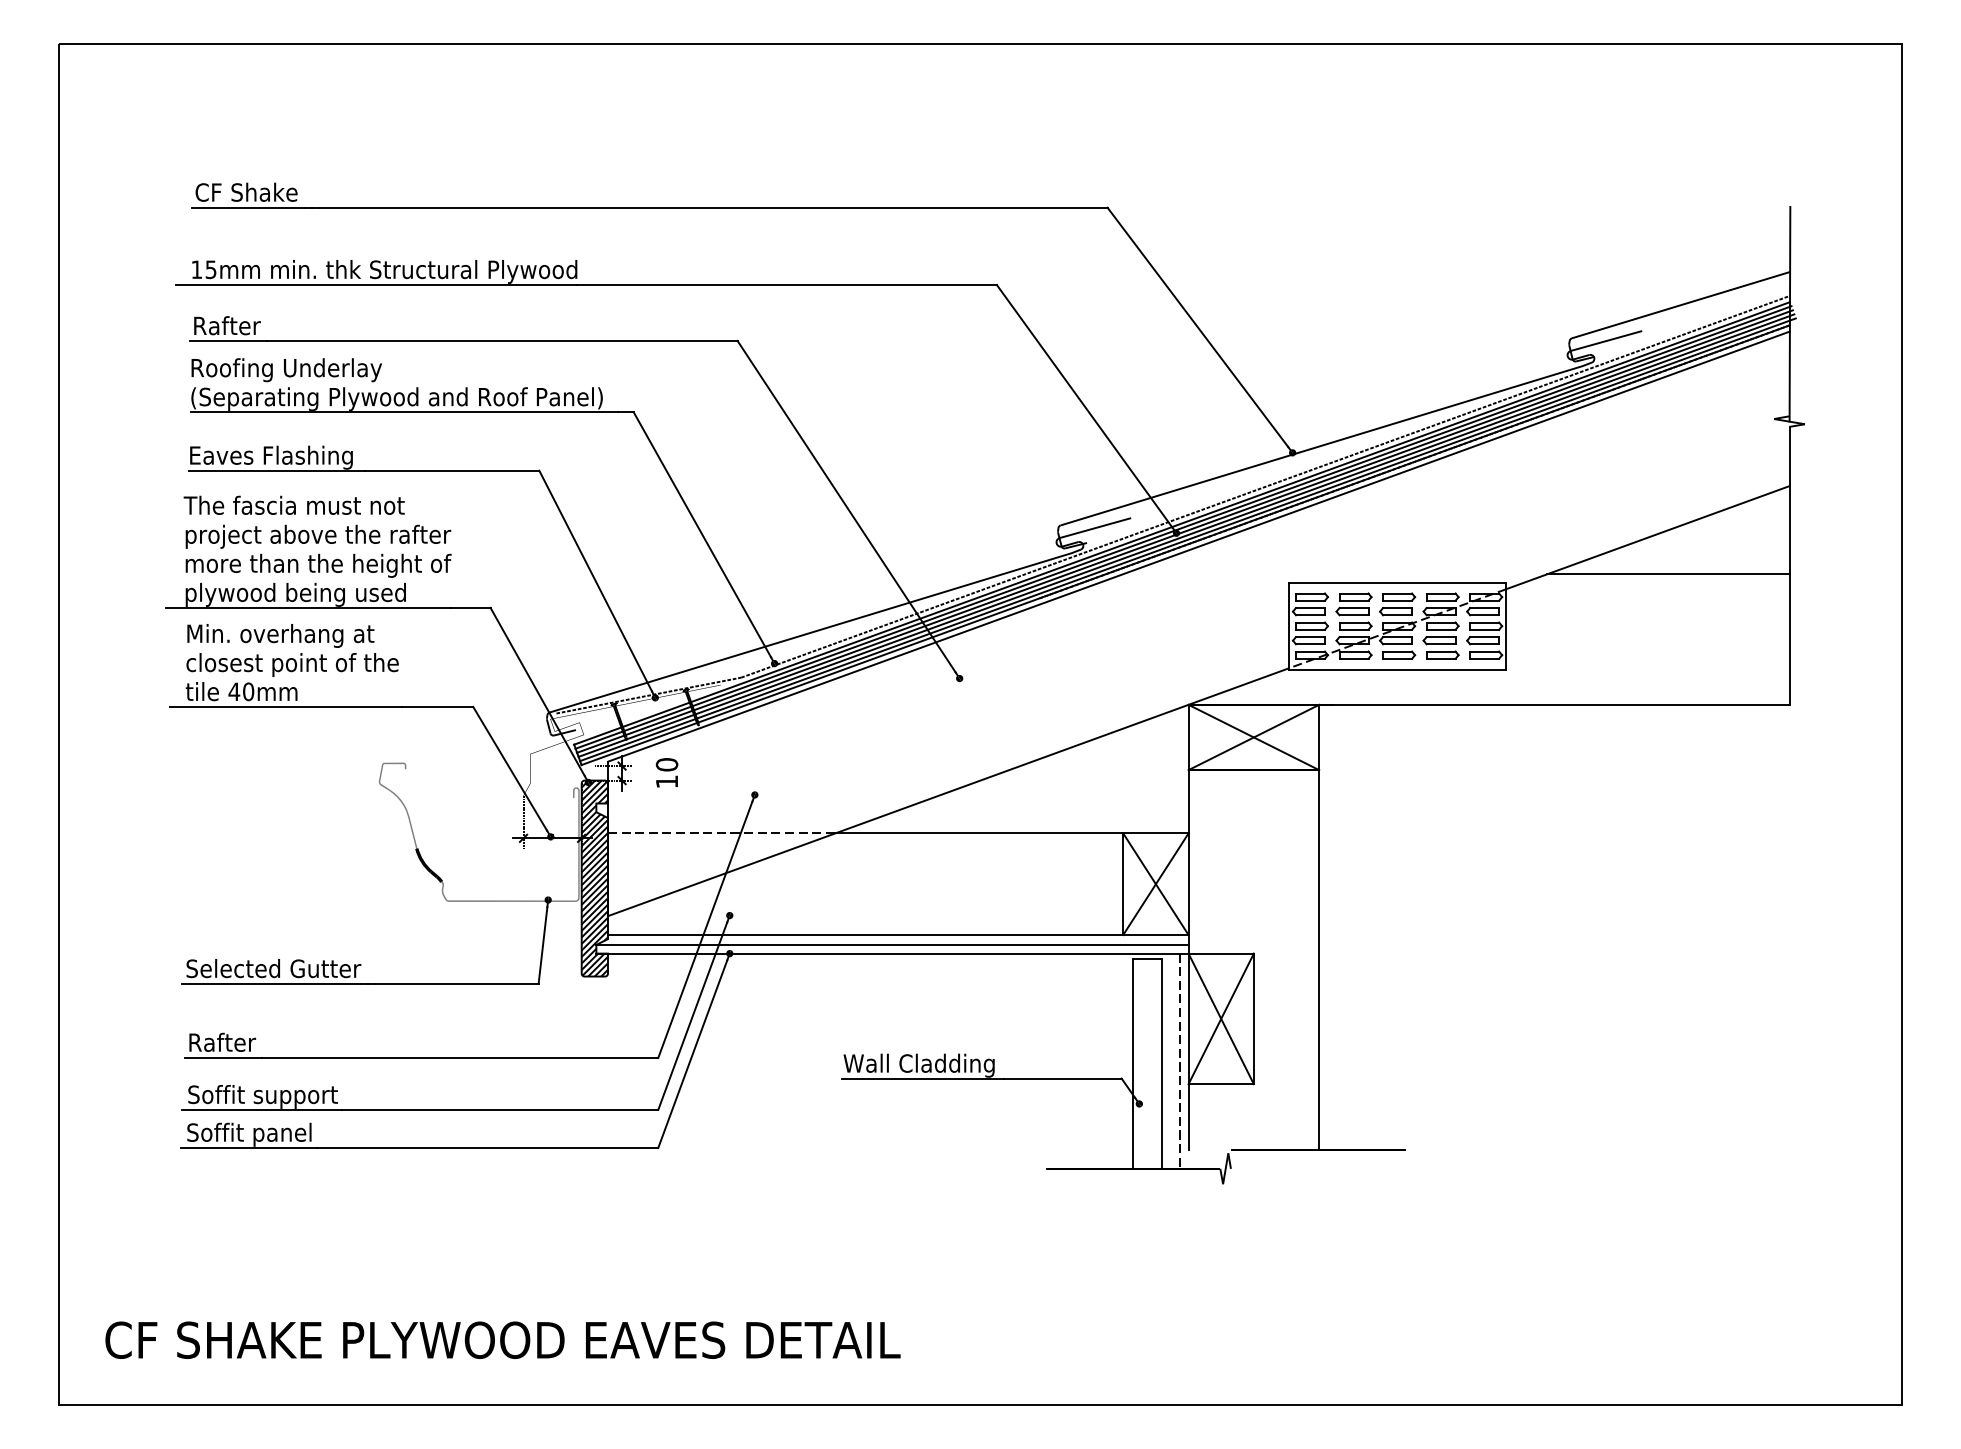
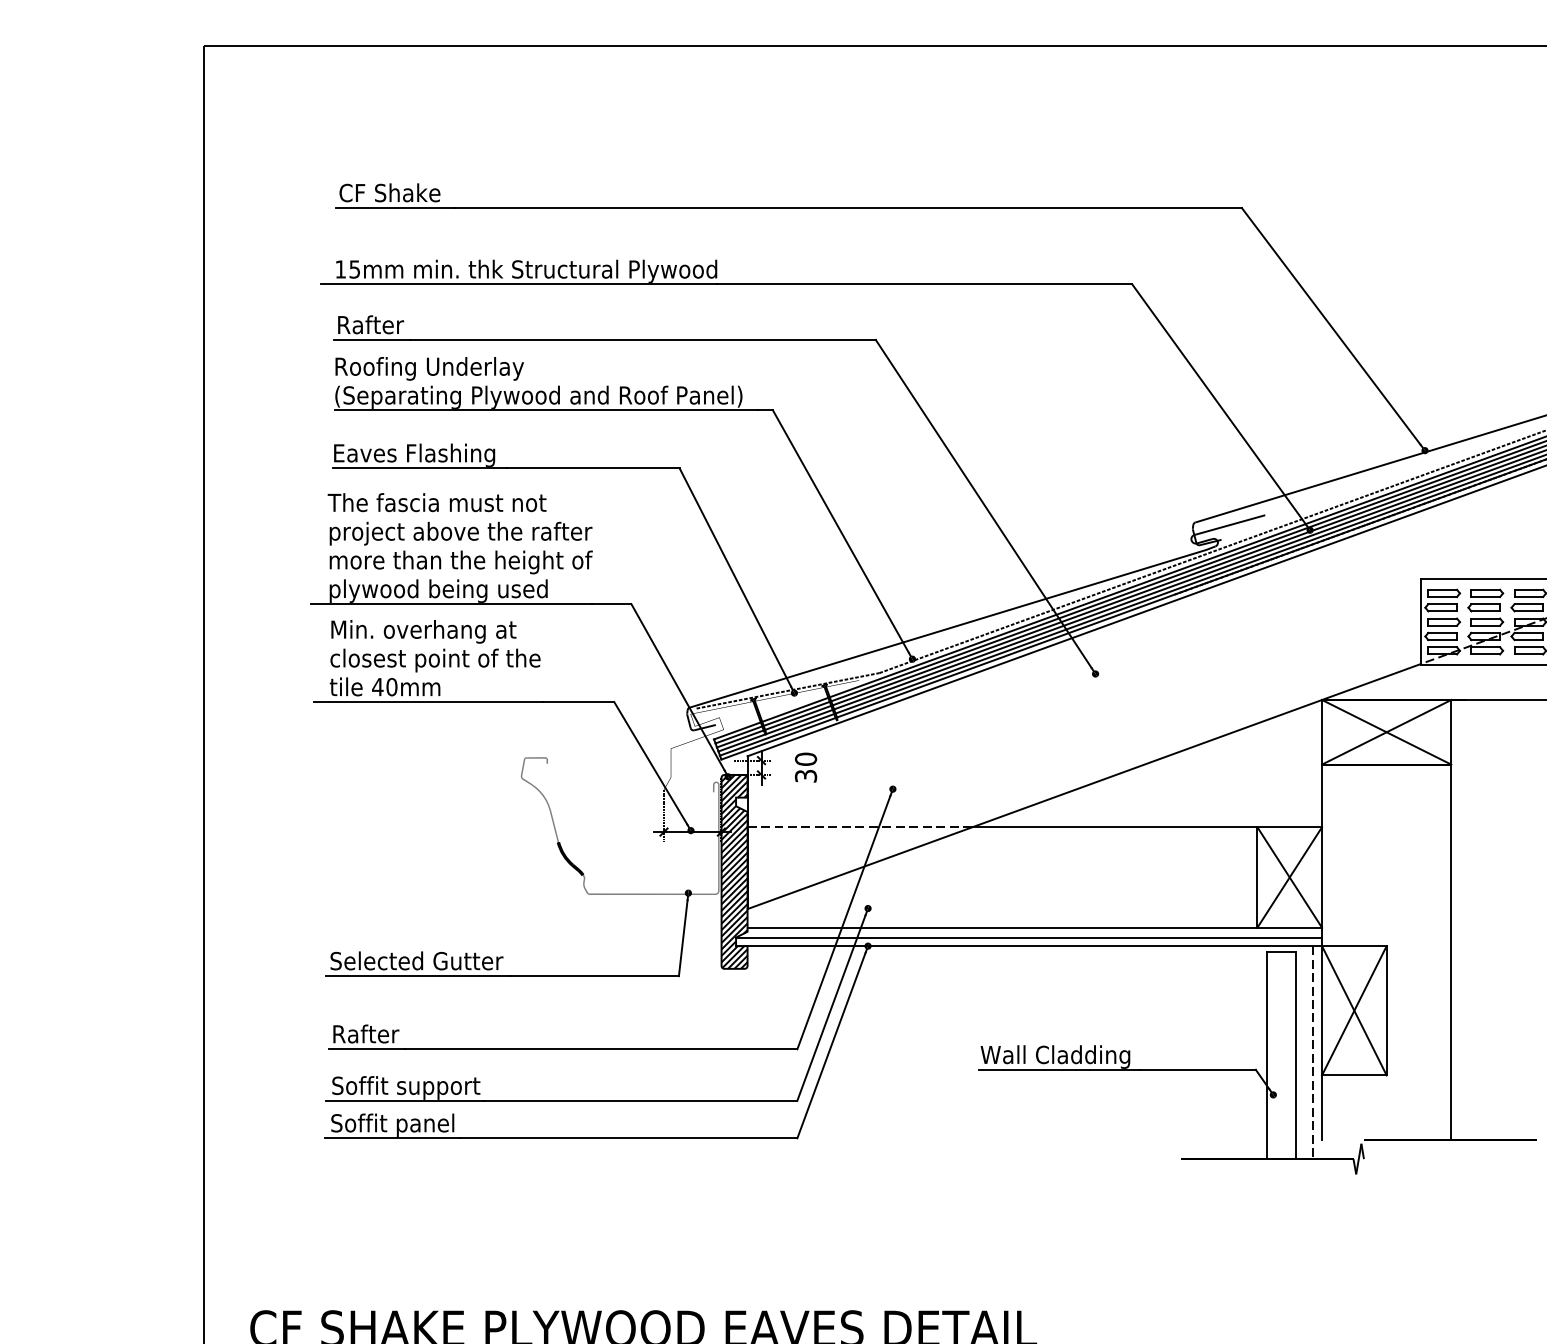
text: (666, 781) -> (805, 775), 10 -> 30

